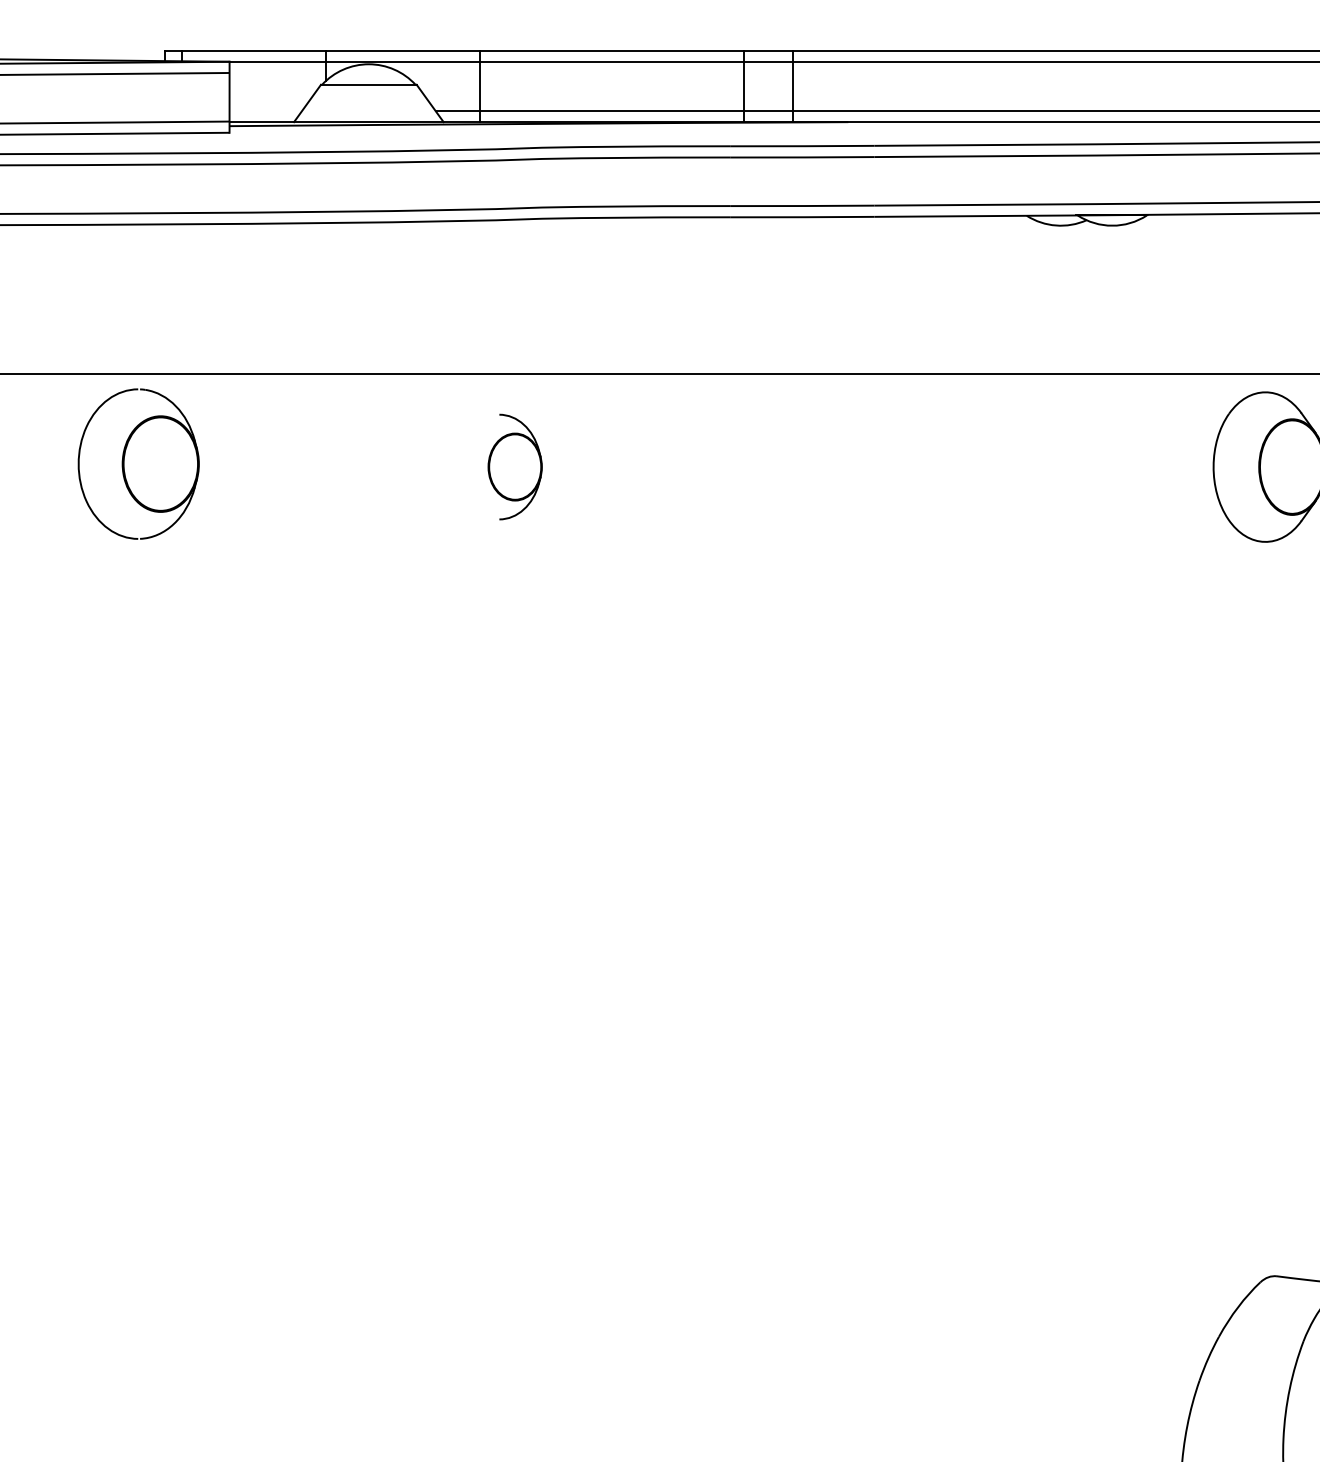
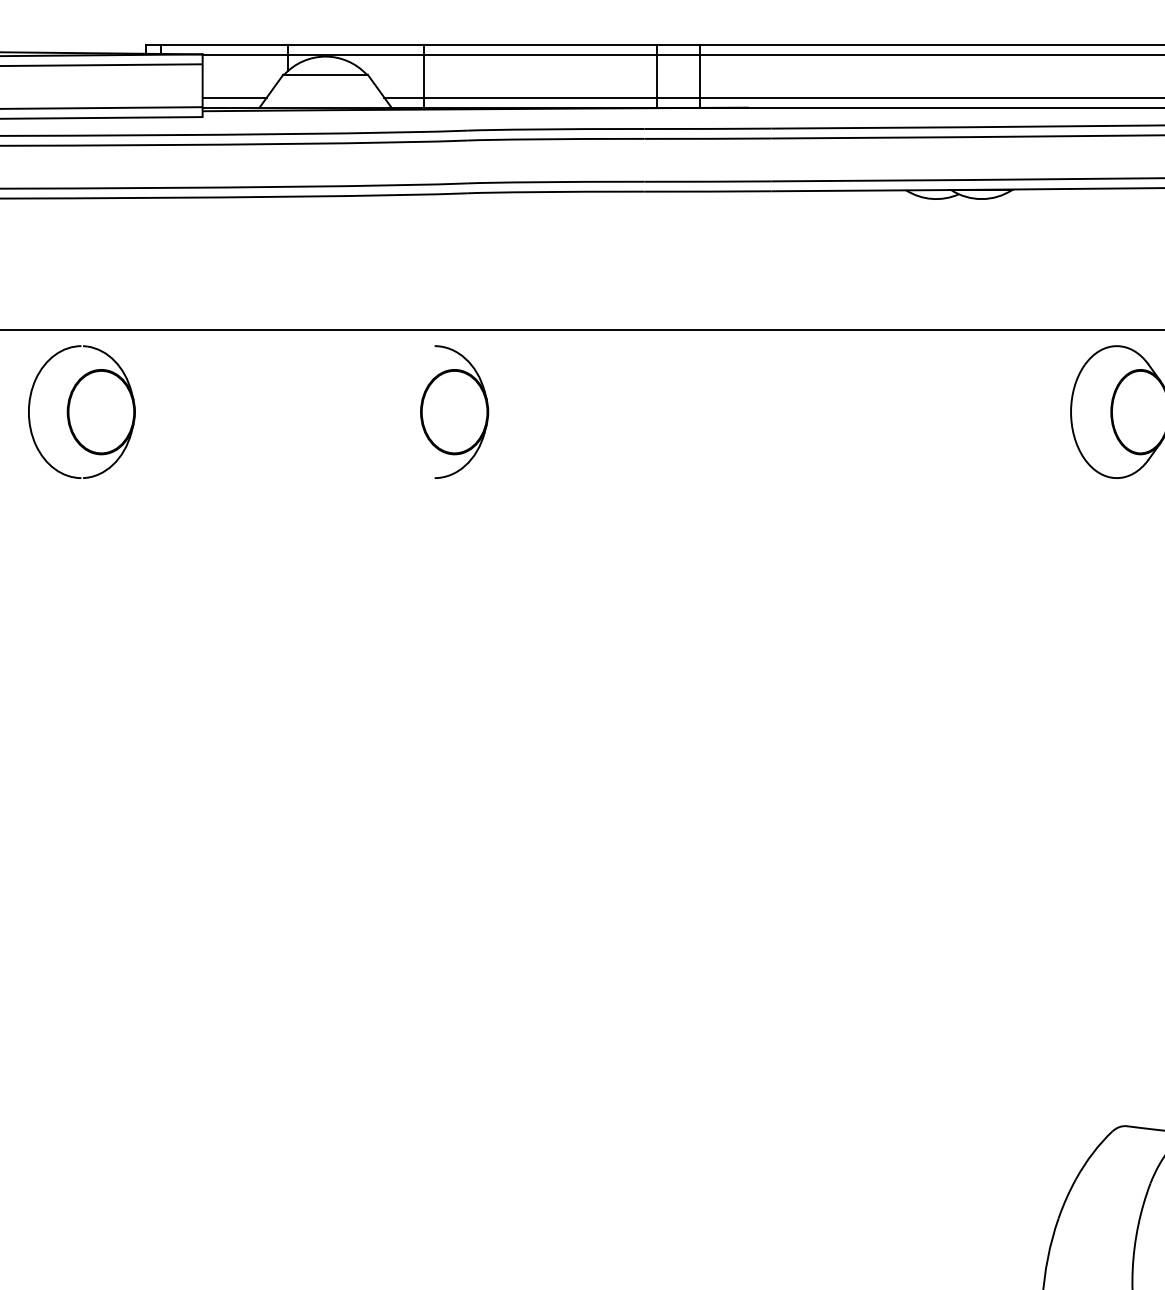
line: (265, 110) -> (234, 97), added
part: (138, 463) -> (81, 411), moved
part: (515, 466) -> (454, 411), size x1.43

